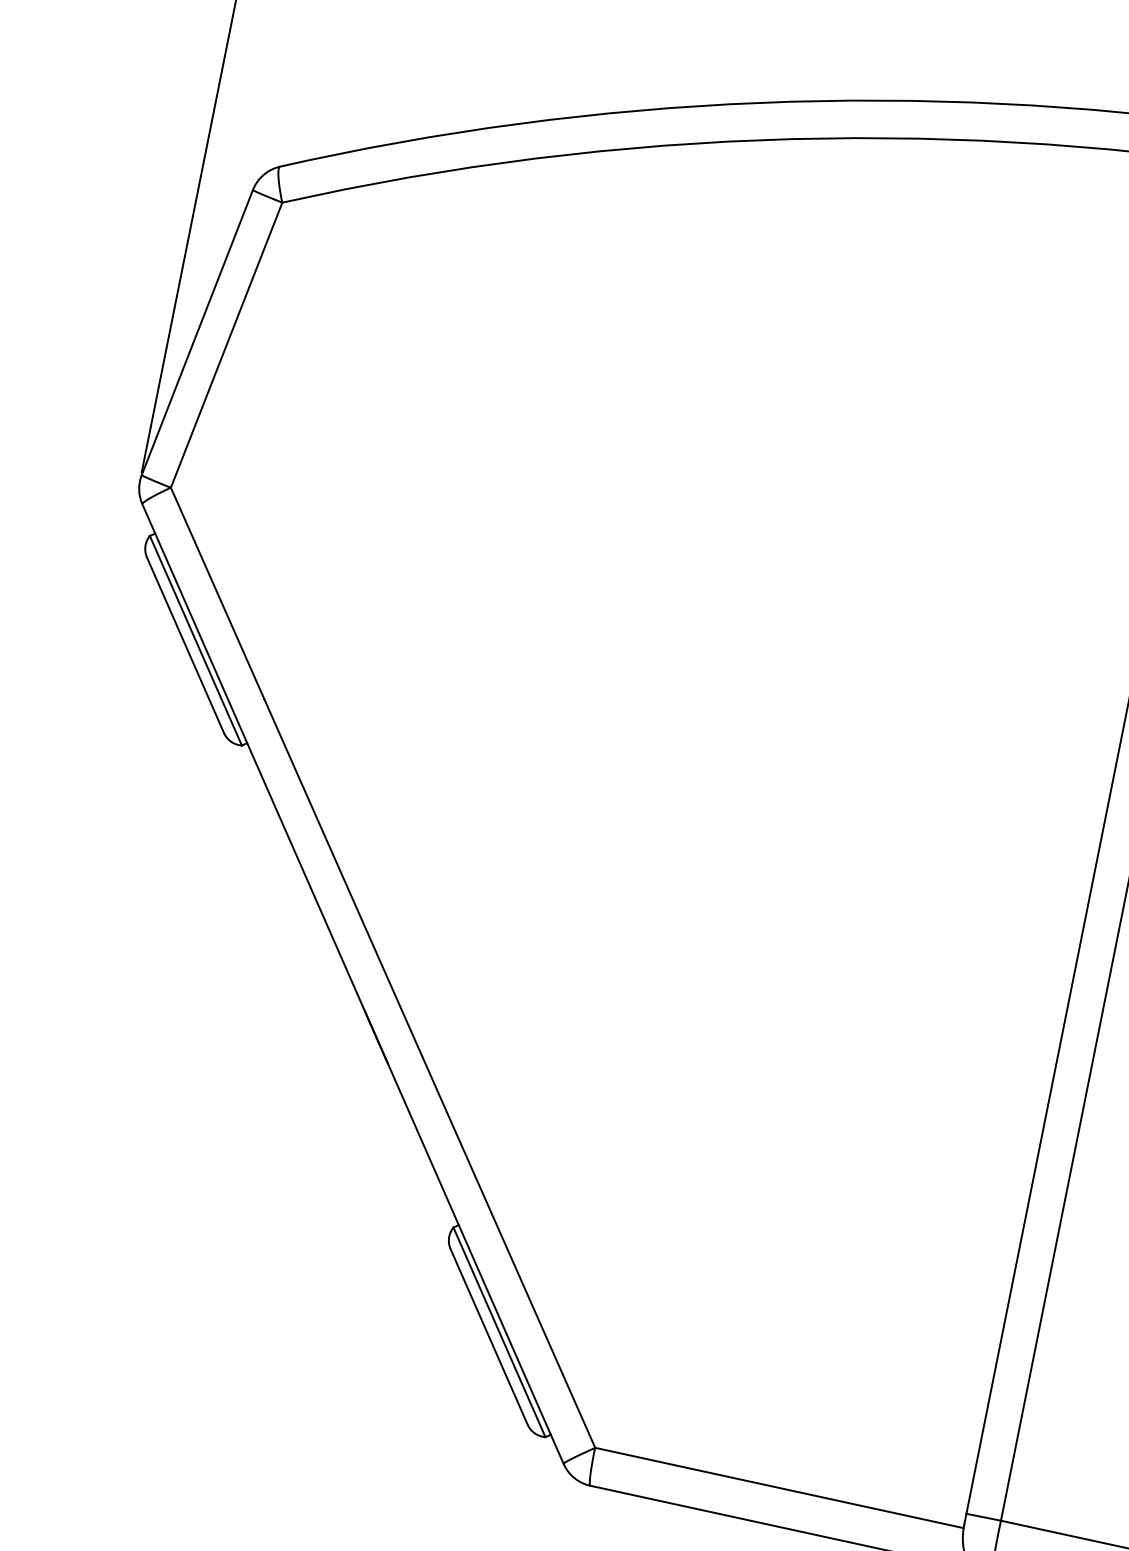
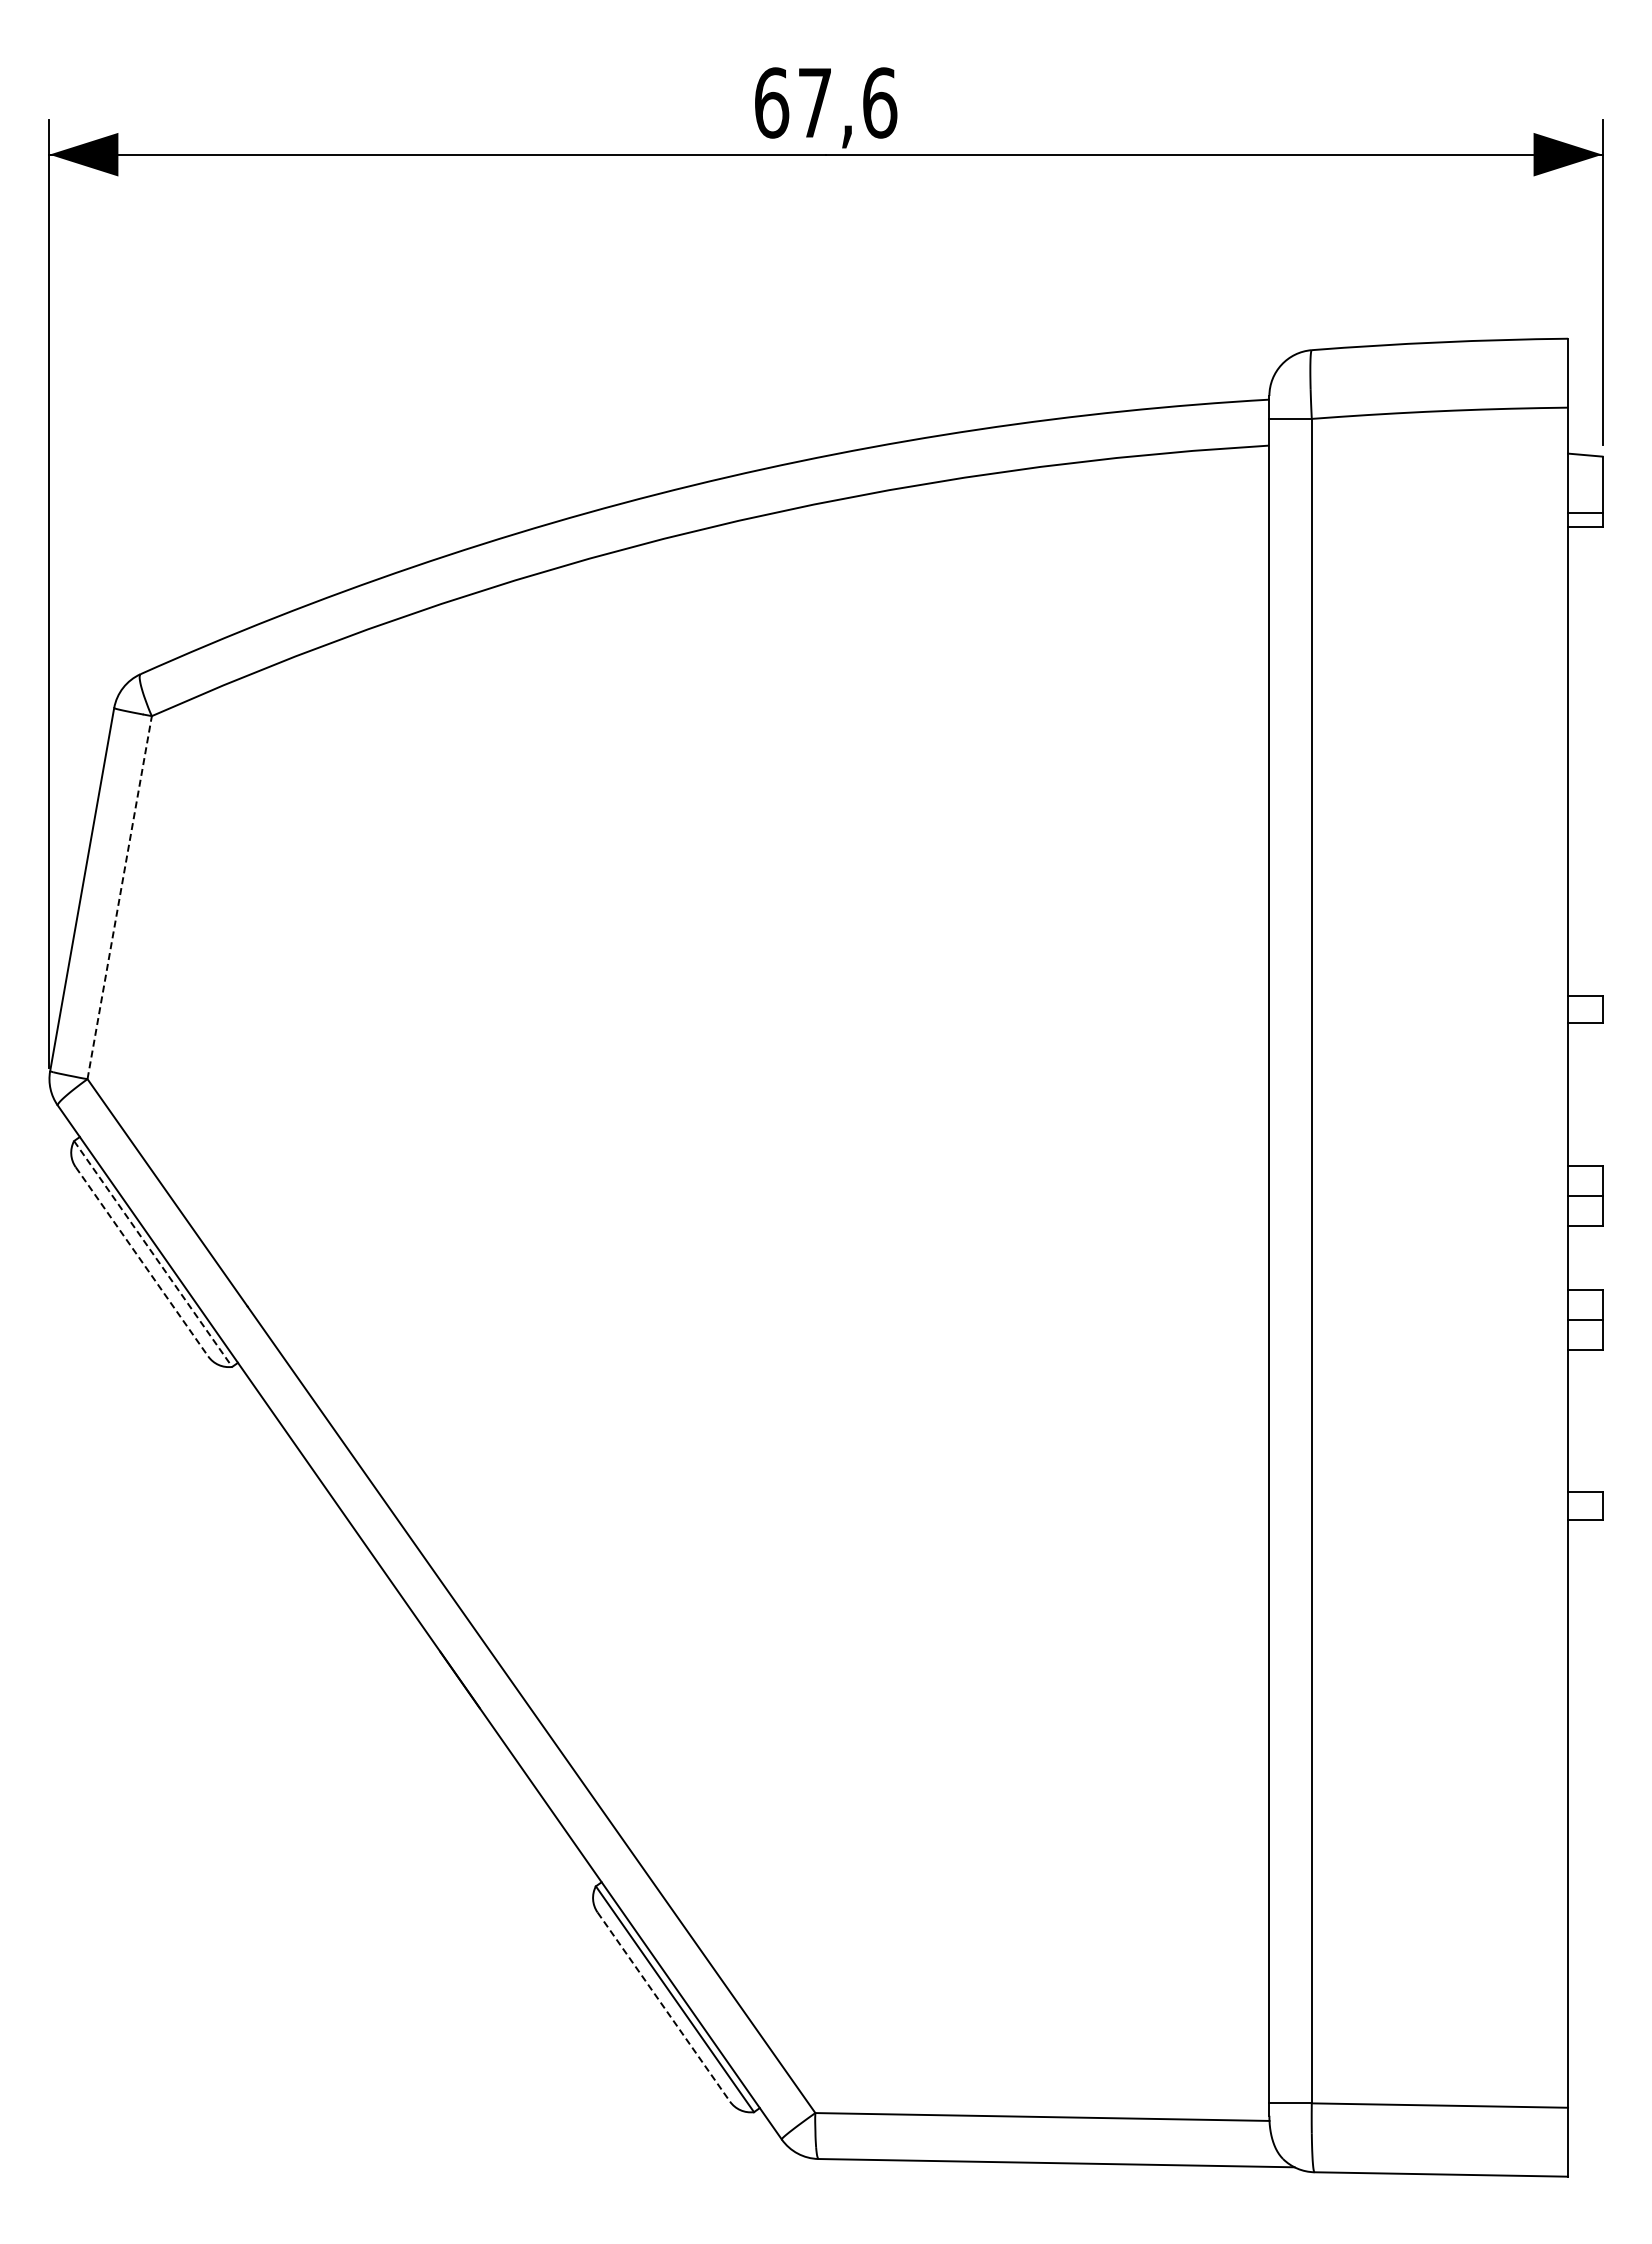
line: (226, 345) -> (119, 897), solid -> dashed
line: (196, 640) -> (153, 1253), solid -> dashed
line: (185, 645) -> (142, 1262), solid -> dashed
line: (489, 1337) -> (664, 2007), solid -> dashed

